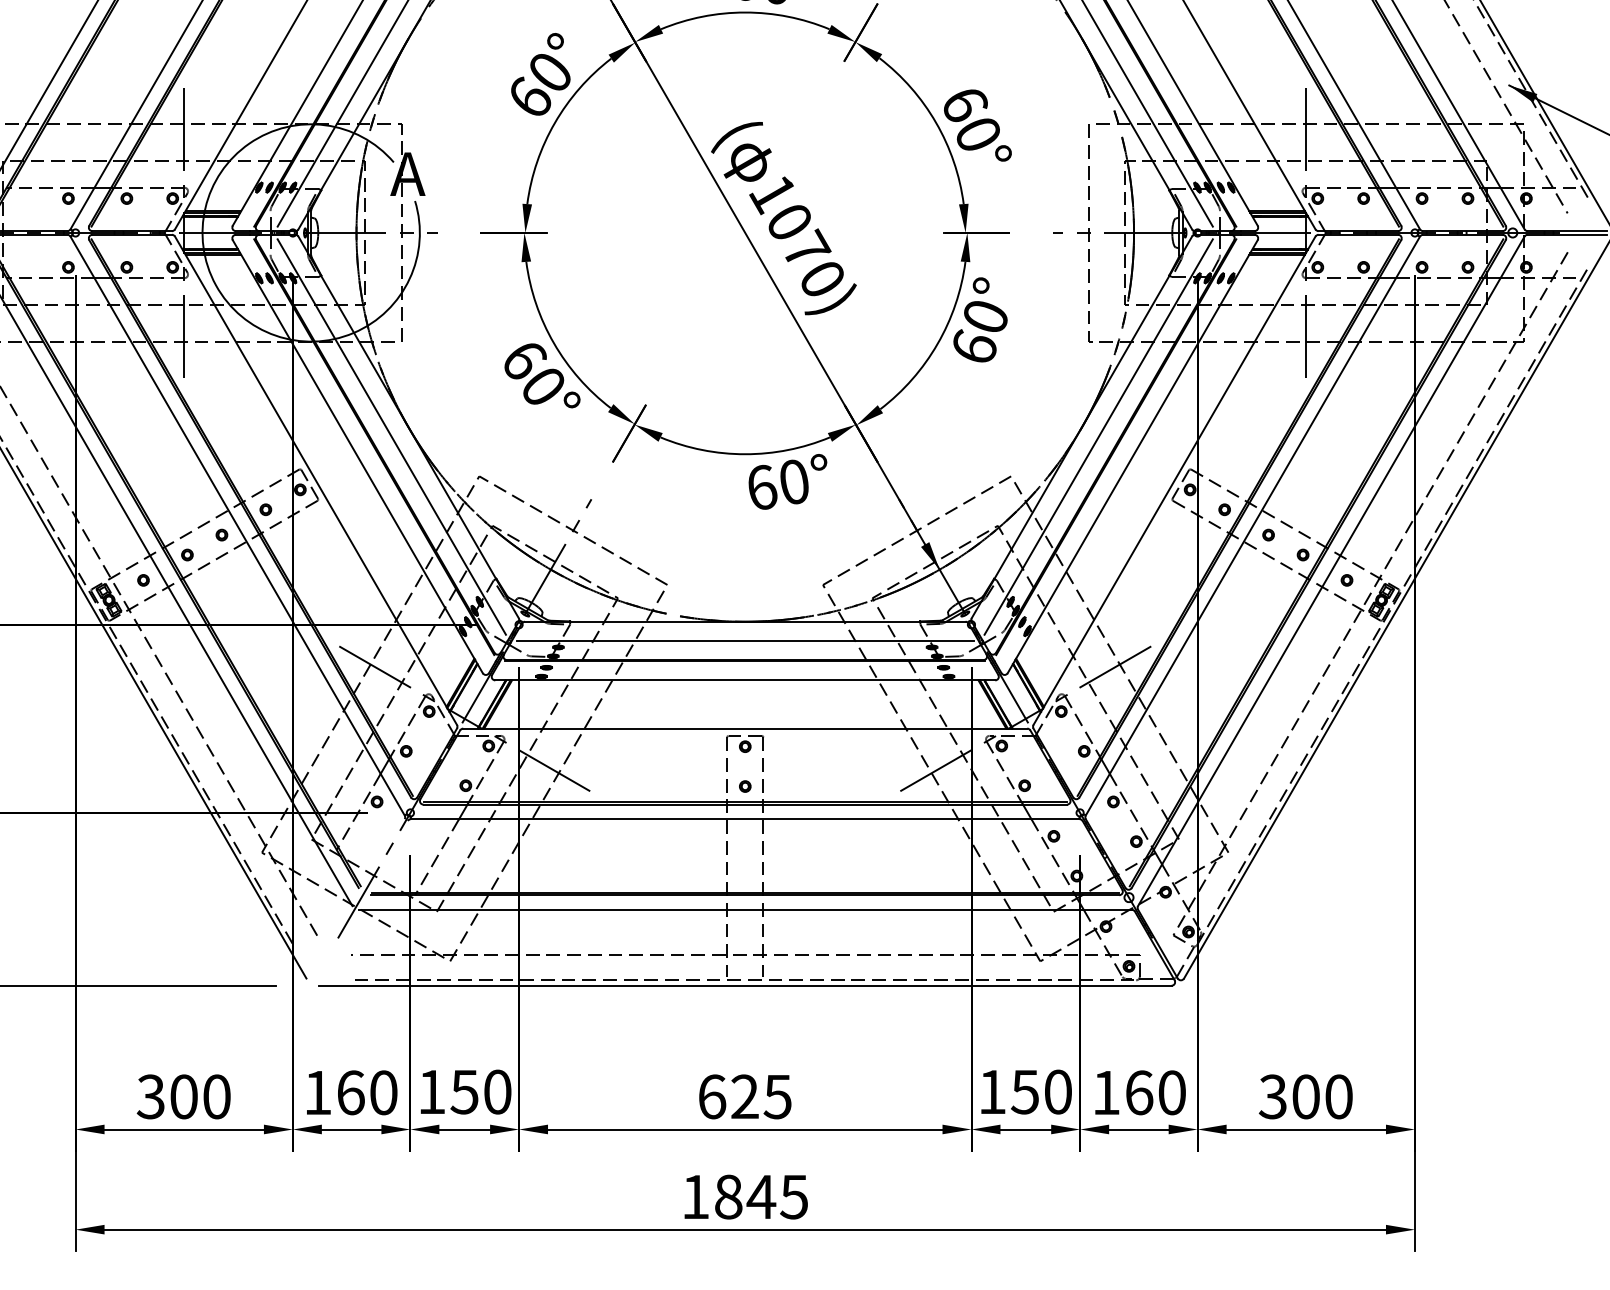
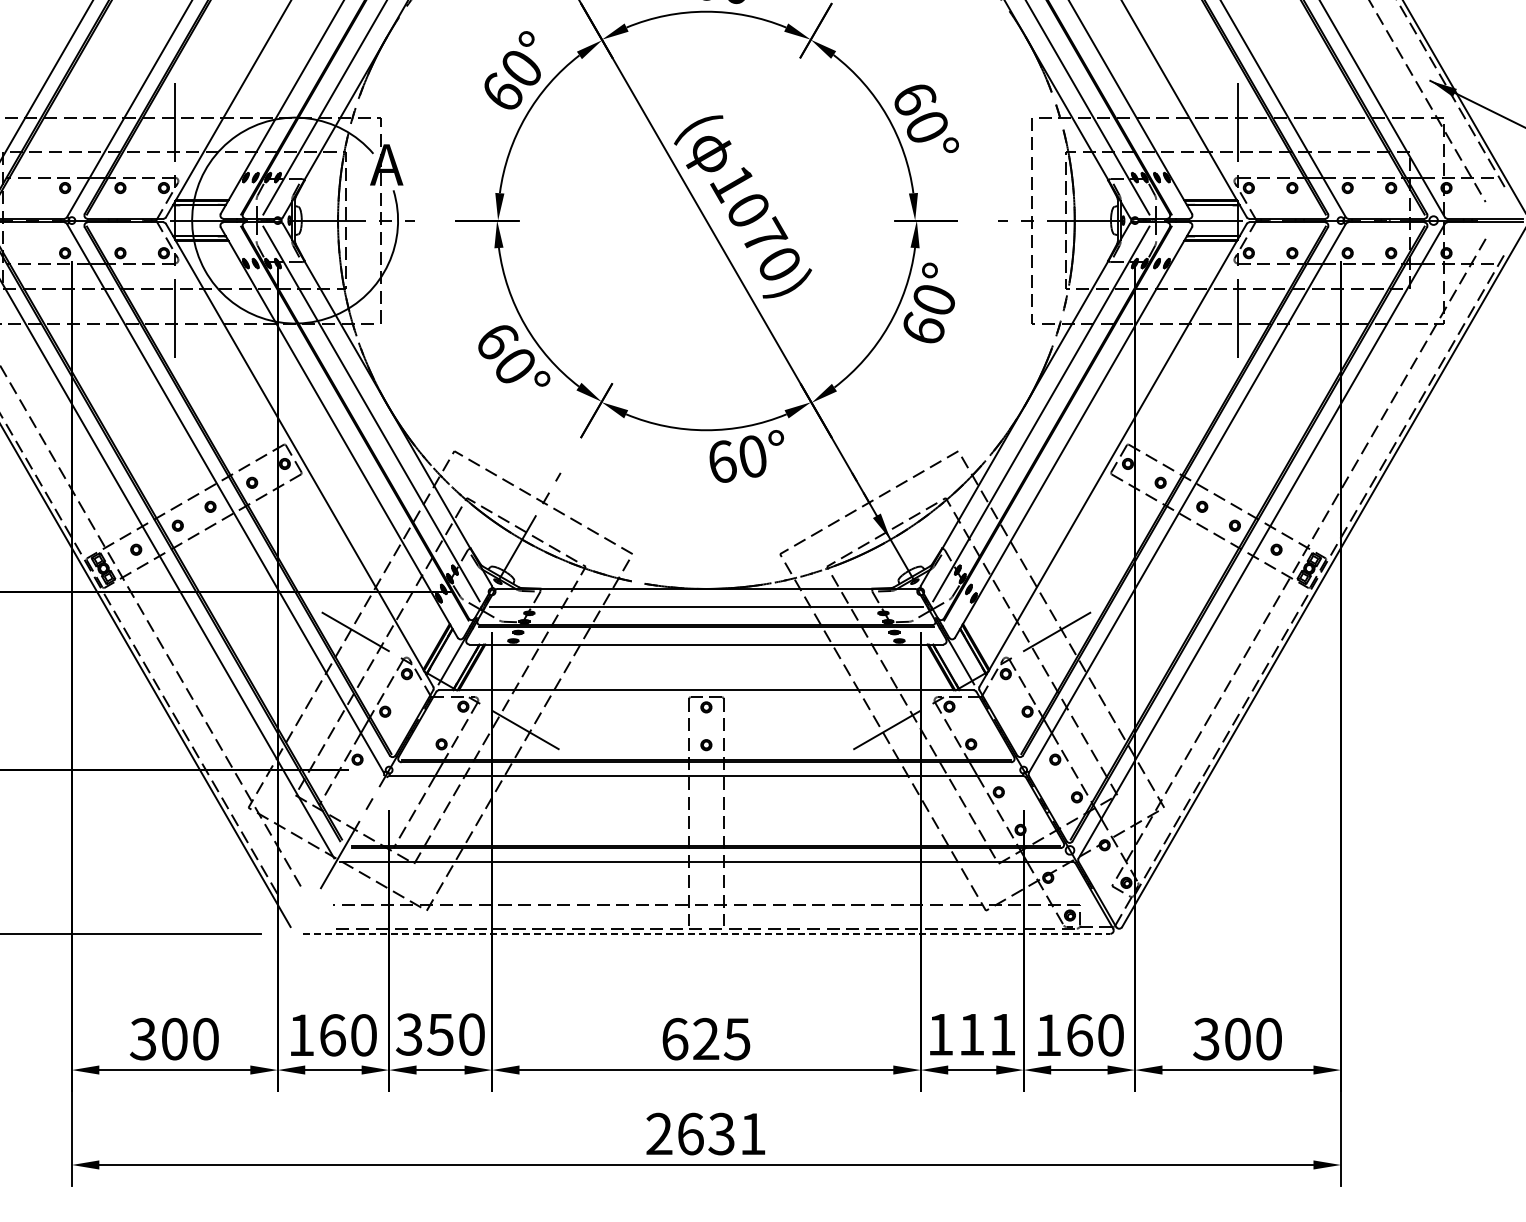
line: (745, 985) -> (706, 933), solid -> dashed
text: (431, 1091) -> (409, 1034), 150 -> 350
text: (1040, 1091) -> (986, 1034), 150 -> 111
text: (744, 1196) -> (705, 1133), 1845 -> 2631

